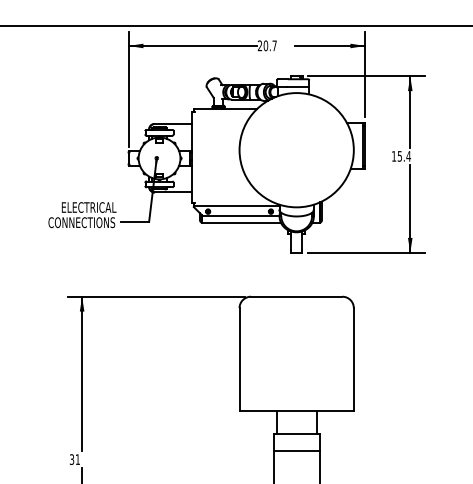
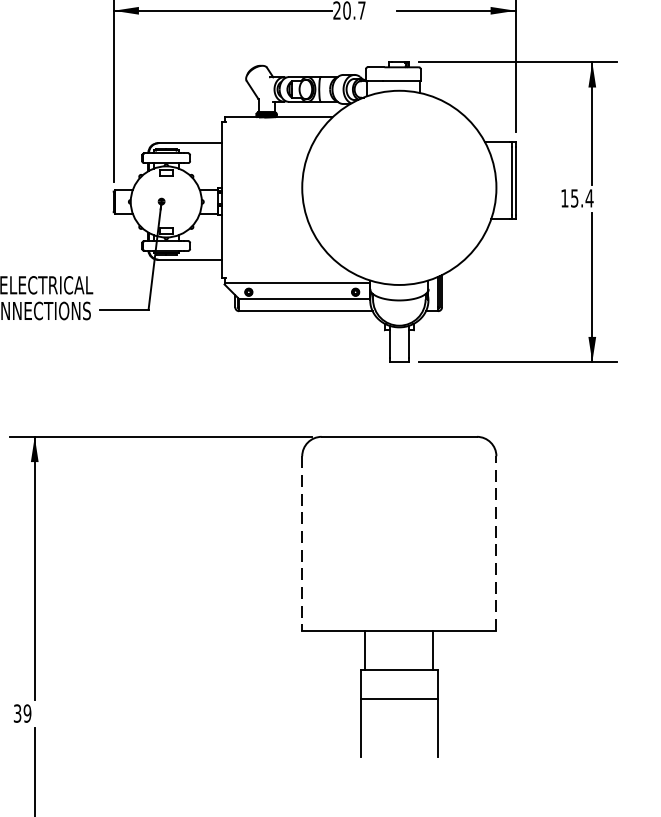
line: (353, 359) -> (495, 543), solid -> dashed
line: (239, 360) -> (302, 545), solid -> dashed
text: (77, 459) -> (26, 713), 31 -> 39

